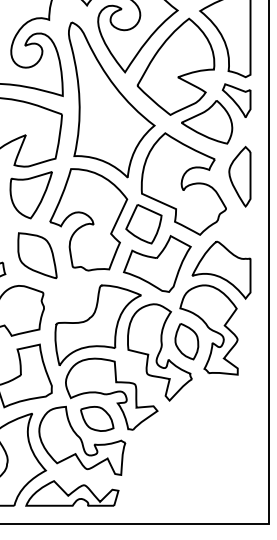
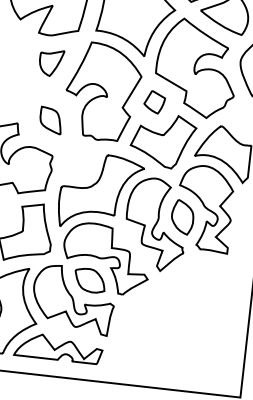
part: (30, 195) -> (50, 63), size x0.6
part: (143, 224) -> (154, 102), size x0.6
part: (37, 255) -> (51, 120), size x0.6

